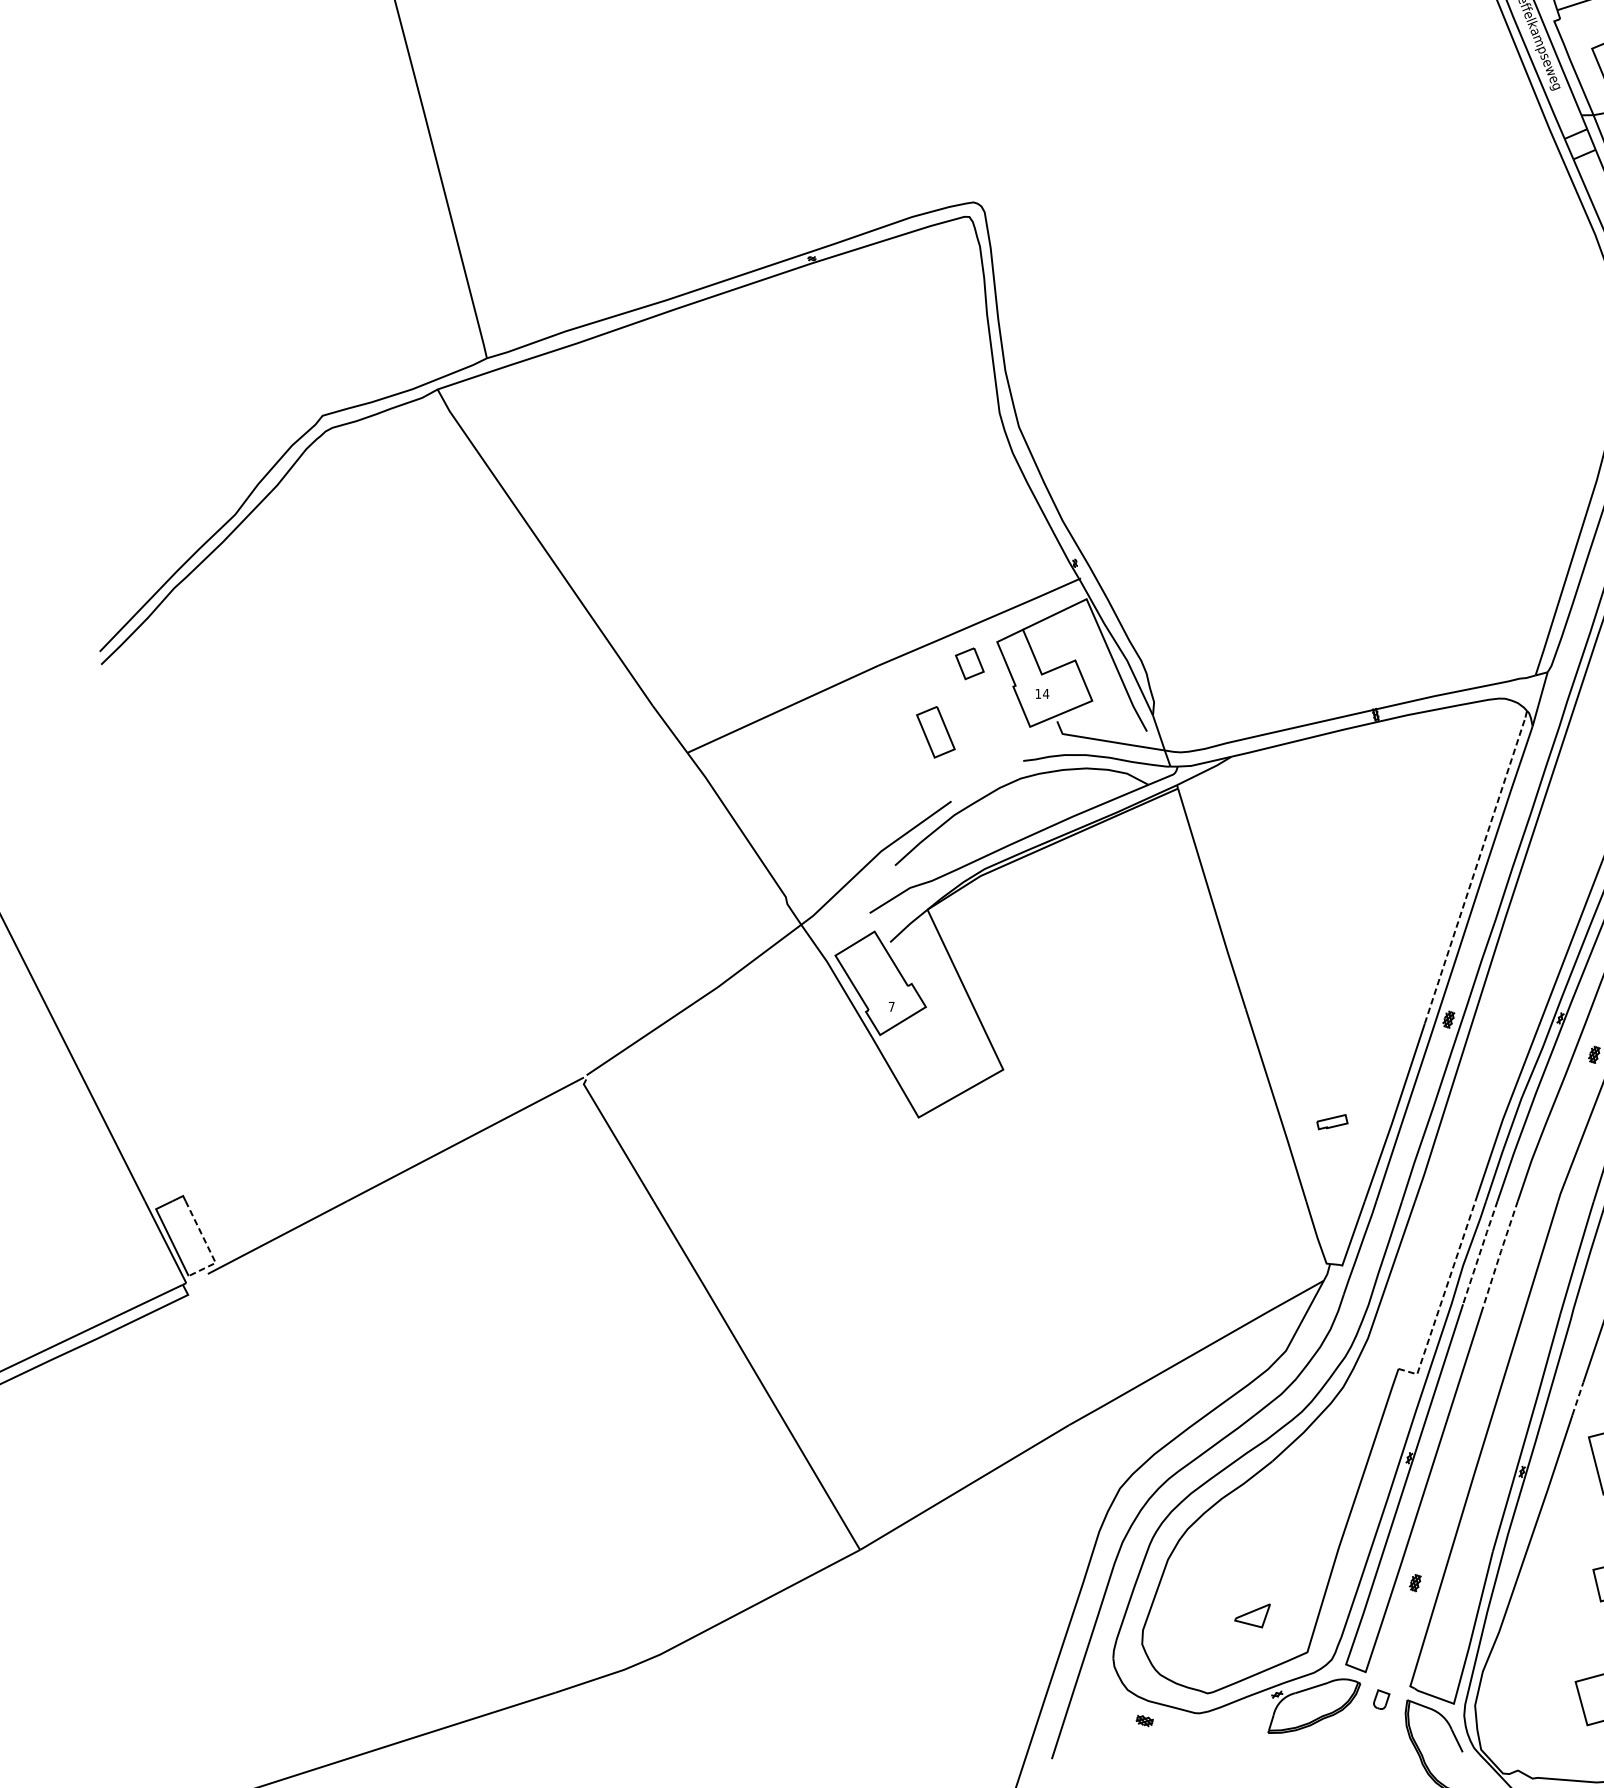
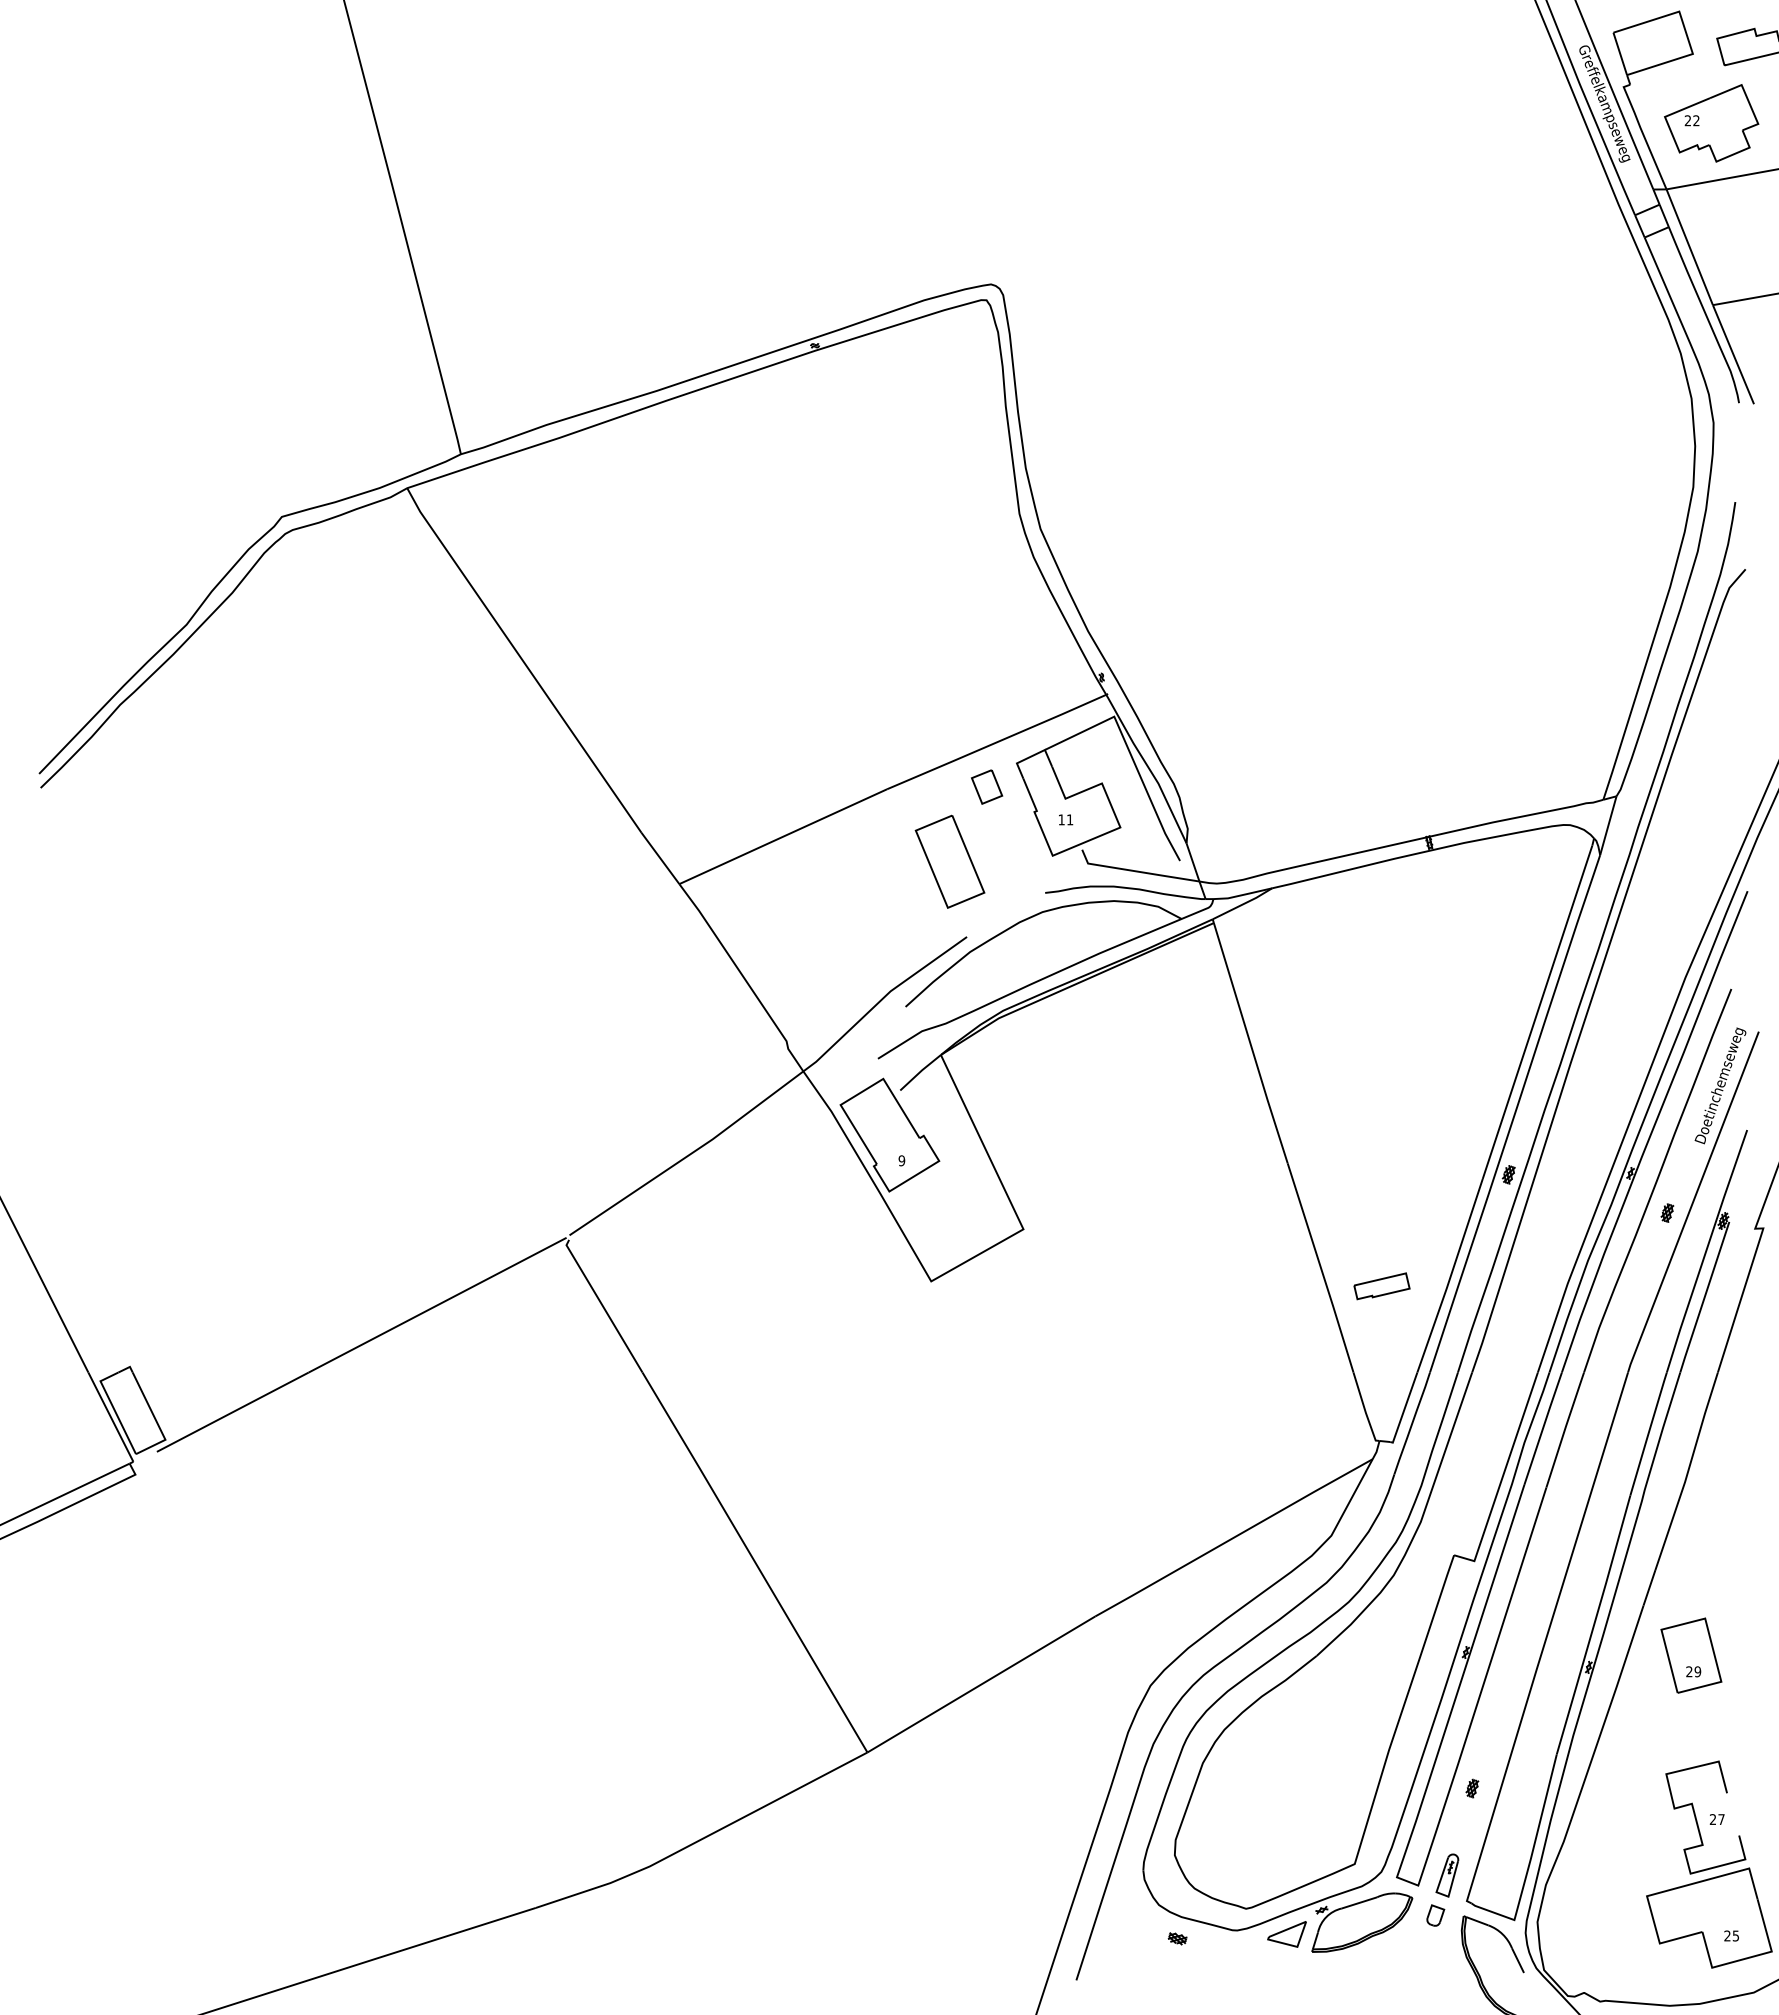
text: (1045, 693) -> (1069, 819), 14 -> 11
part: (935, 732) -> (949, 861), size x1.67
line: (1475, 869) -> (1537, 1011), dashed -> solid
text: (891, 1006) -> (901, 1160), 7 -> 9
part: (1331, 1122) -> (1381, 1286), size x1.67
line: (207, 1246) -> (156, 1421), dashed -> solid
line: (1480, 1252) -> (1543, 1428), dashed -> solid
line: (1500, 1253) -> (1565, 1429), dashed -> solid
line: (1442, 1297) -> (1502, 1477), dashed -> solid
line: (1577, 1398) -> (1649, 1587), dashed -> solid
part: (1252, 1616) -> (1286, 1934), moved
part: (1392, 1662) -> (1447, 1875), added

